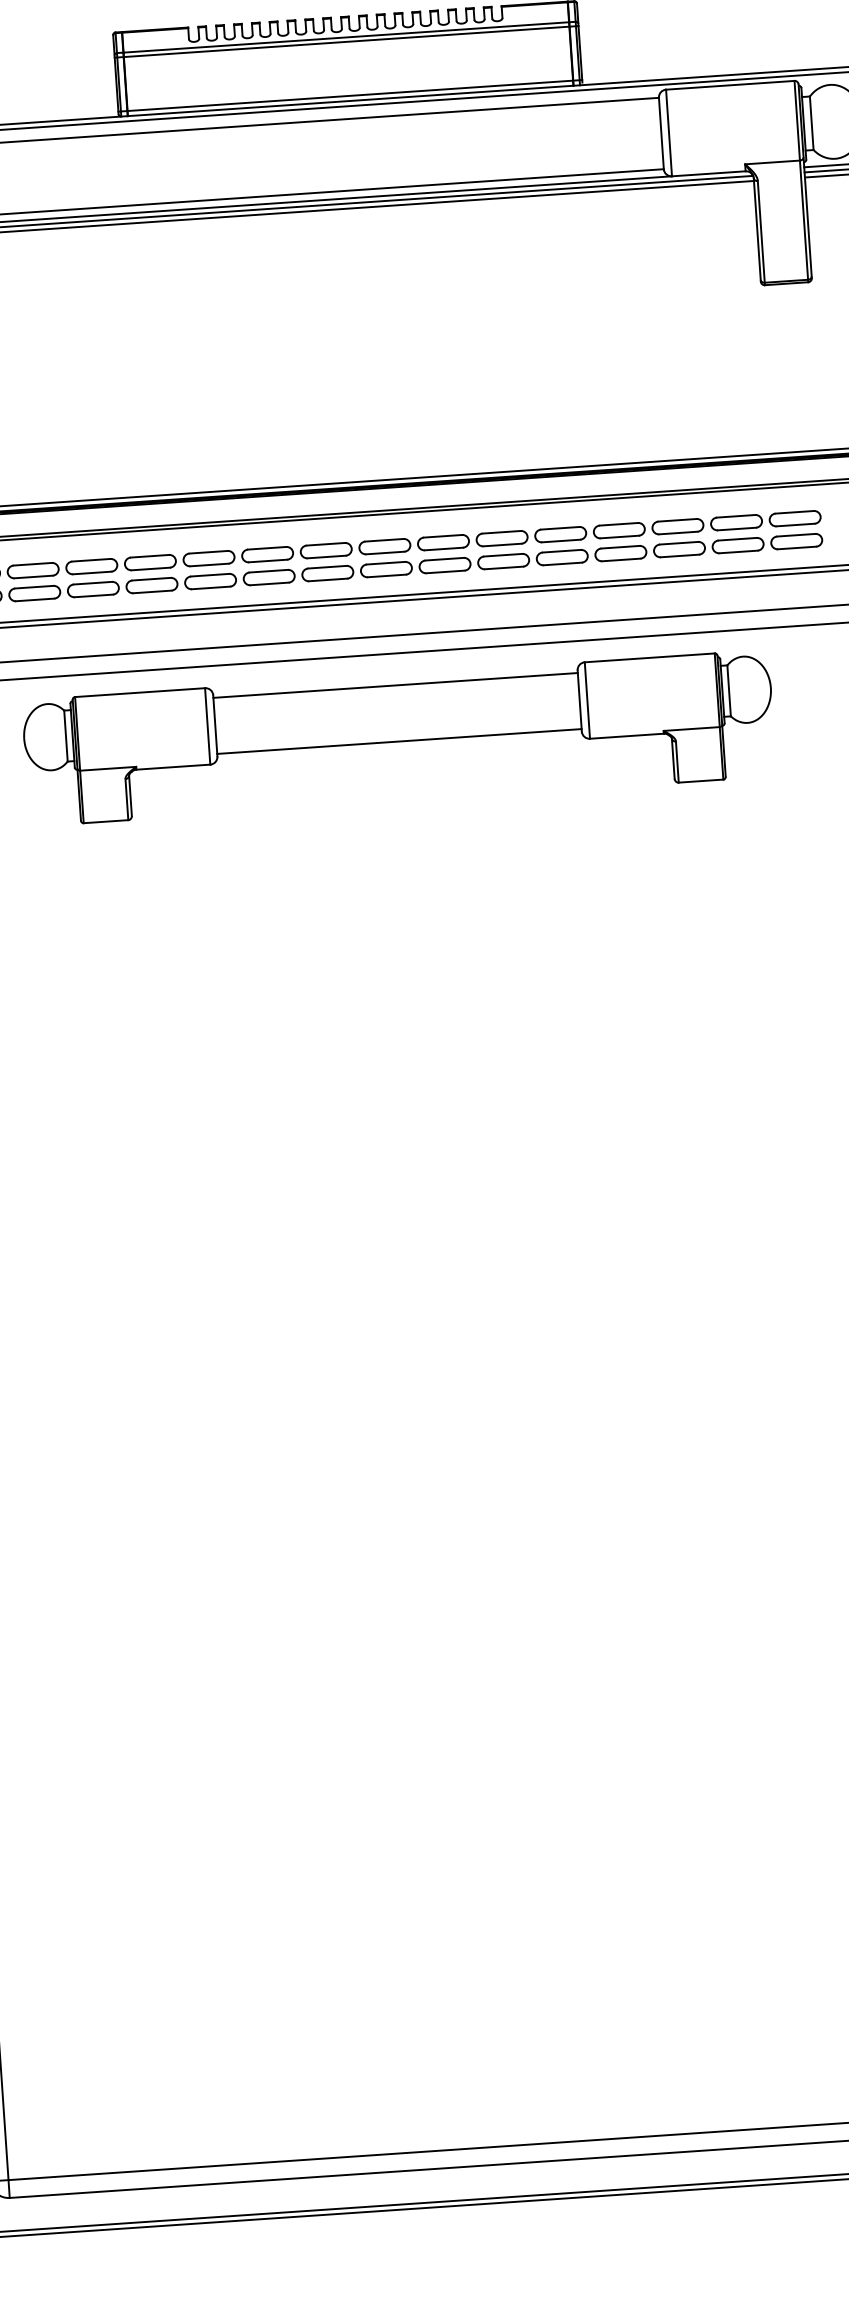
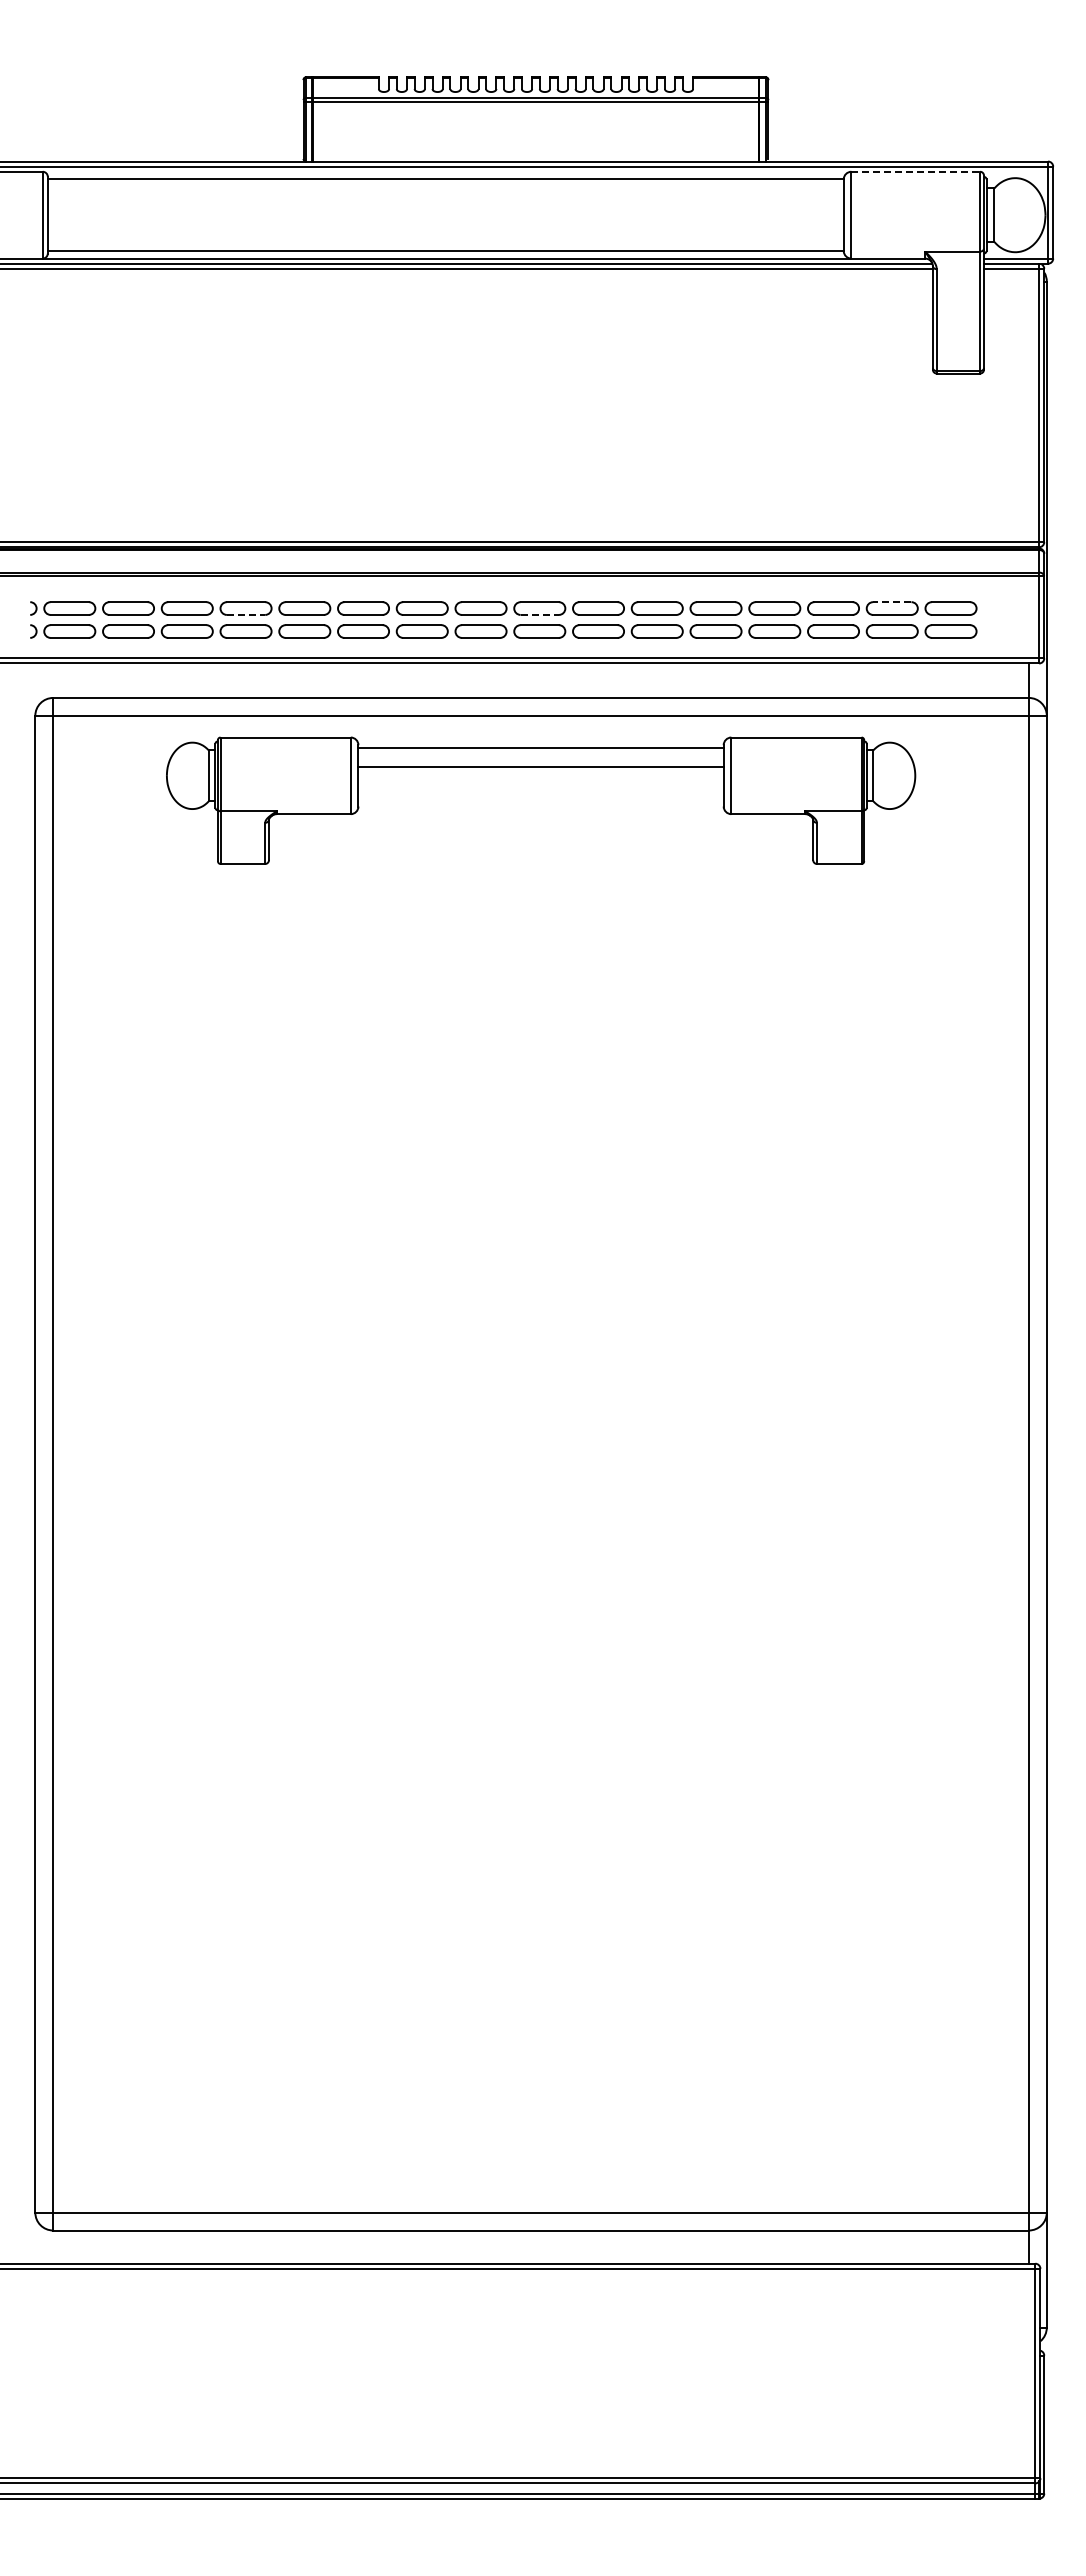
line: (730, 84) -> (916, 171), solid -> dashed
line: (349, 95) -> (535, 156), removed
line: (735, 516) -> (891, 602), solid -> dashed
line: (385, 552) -> (540, 614), solid -> dashed
line: (92, 572) -> (246, 614), solid -> dashed
line: (398, 741) -> (540, 766), moved

